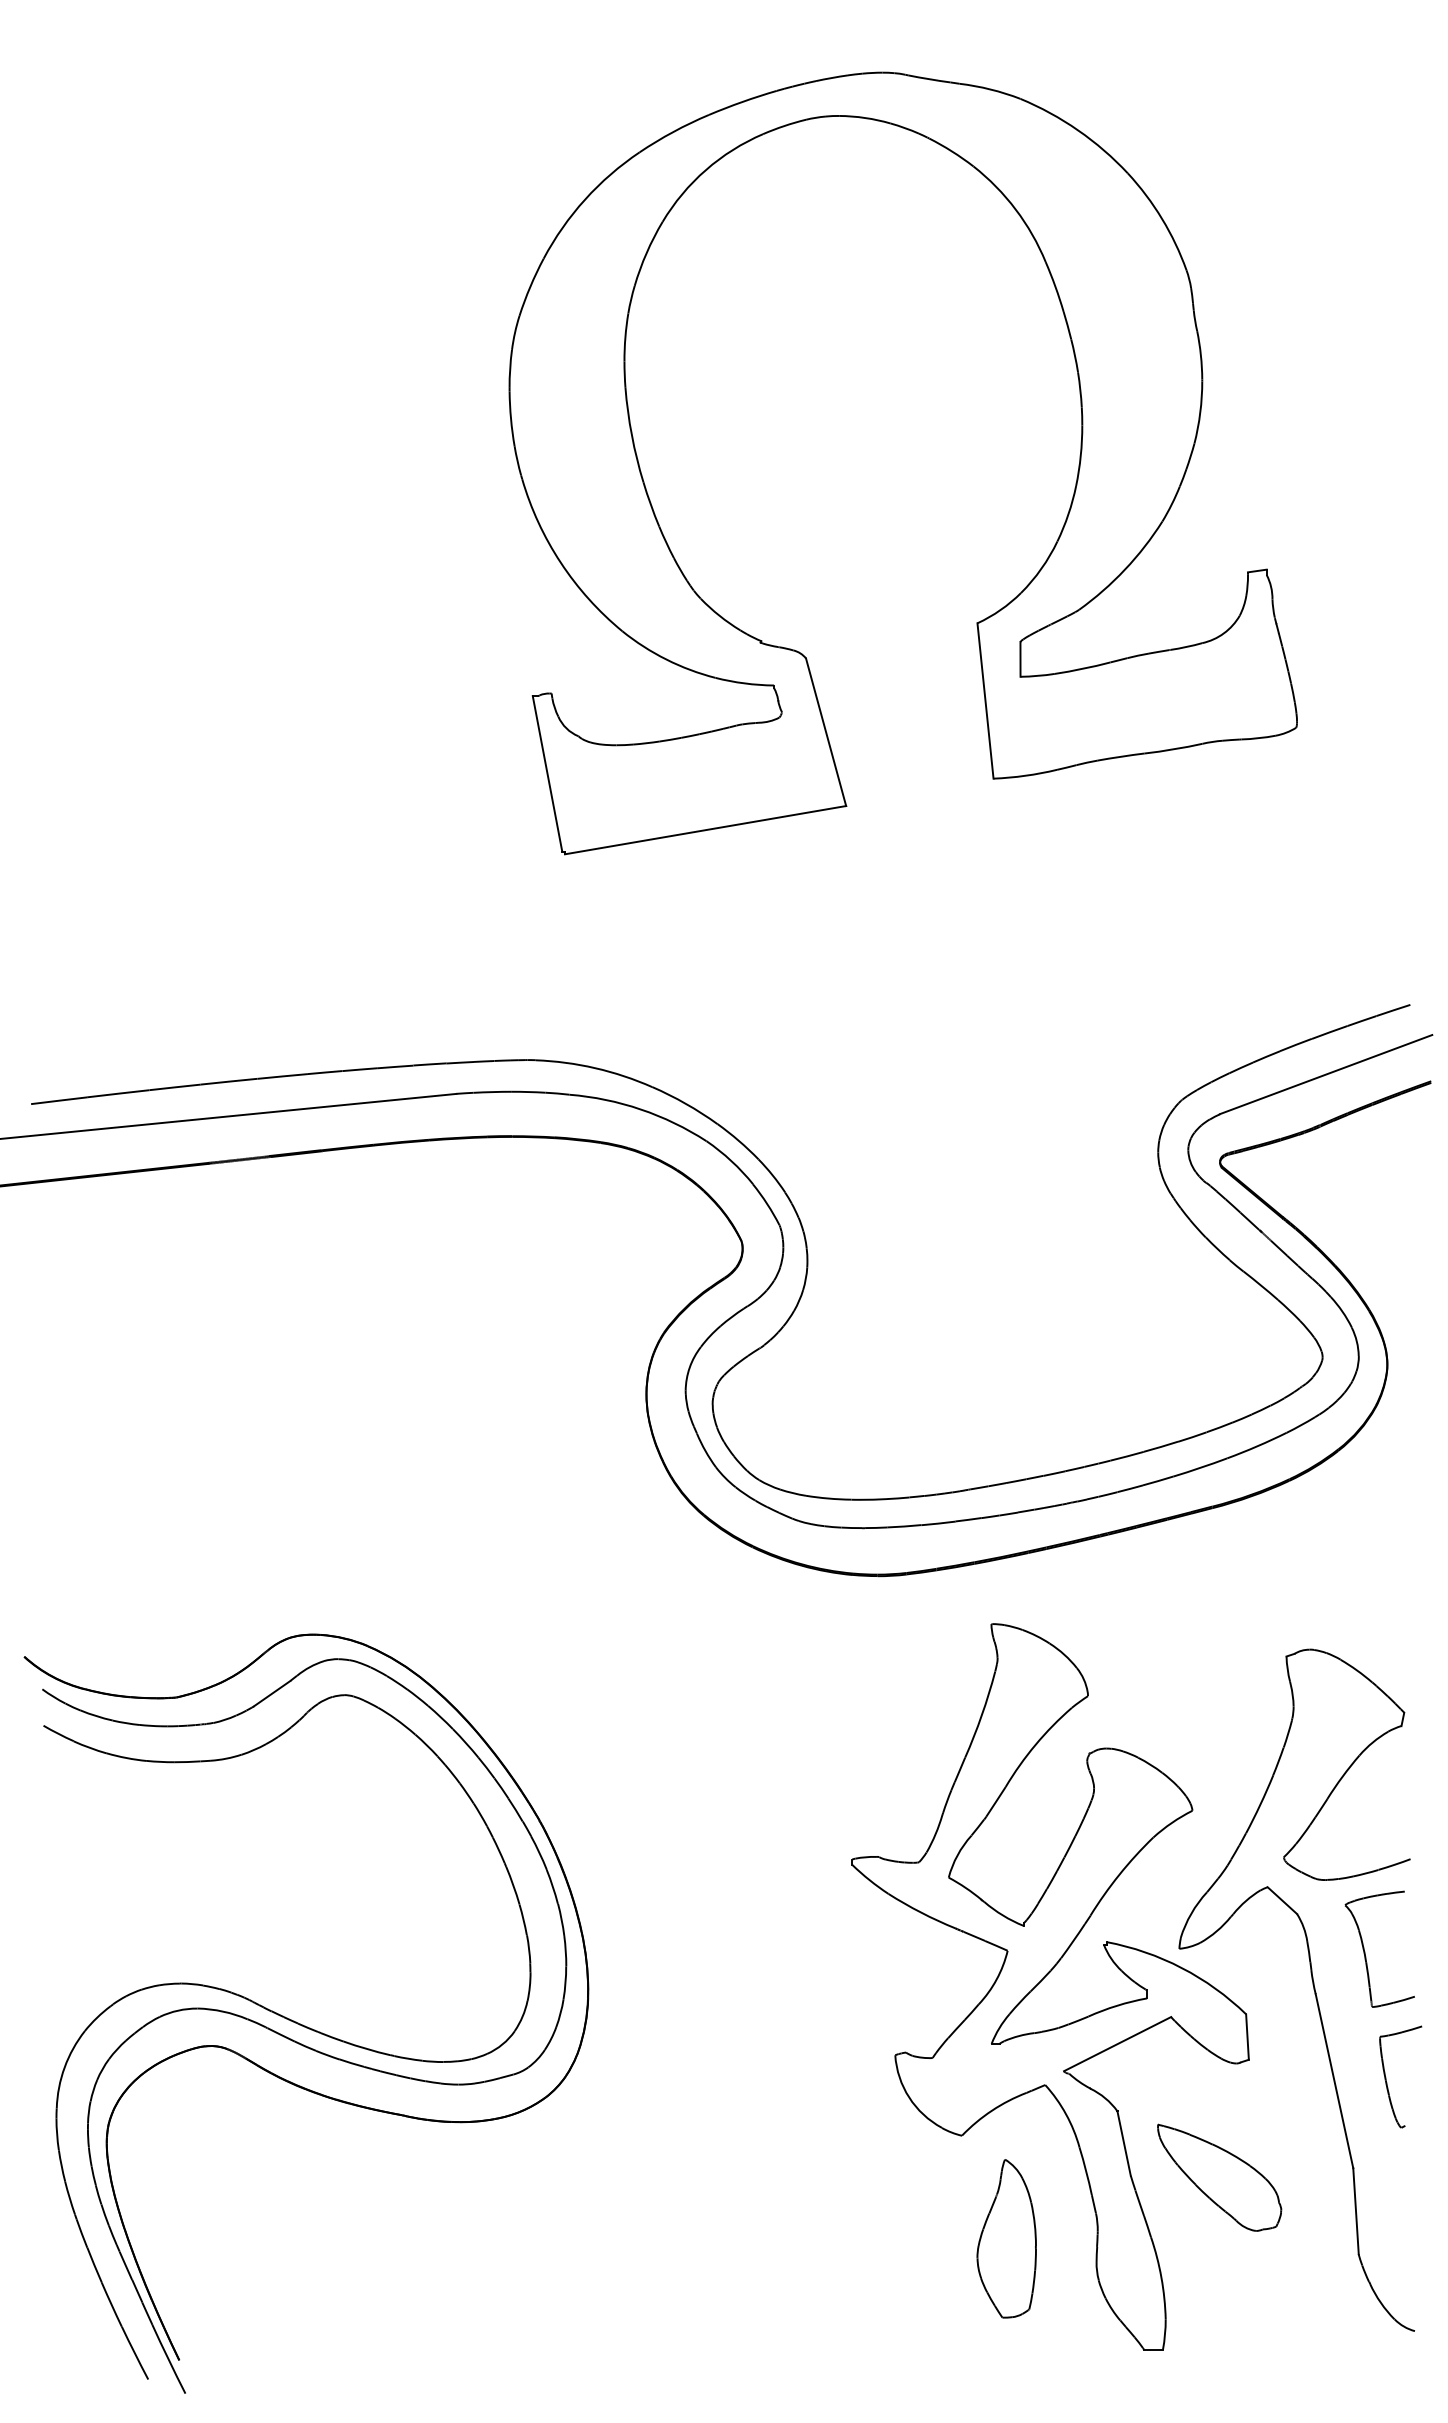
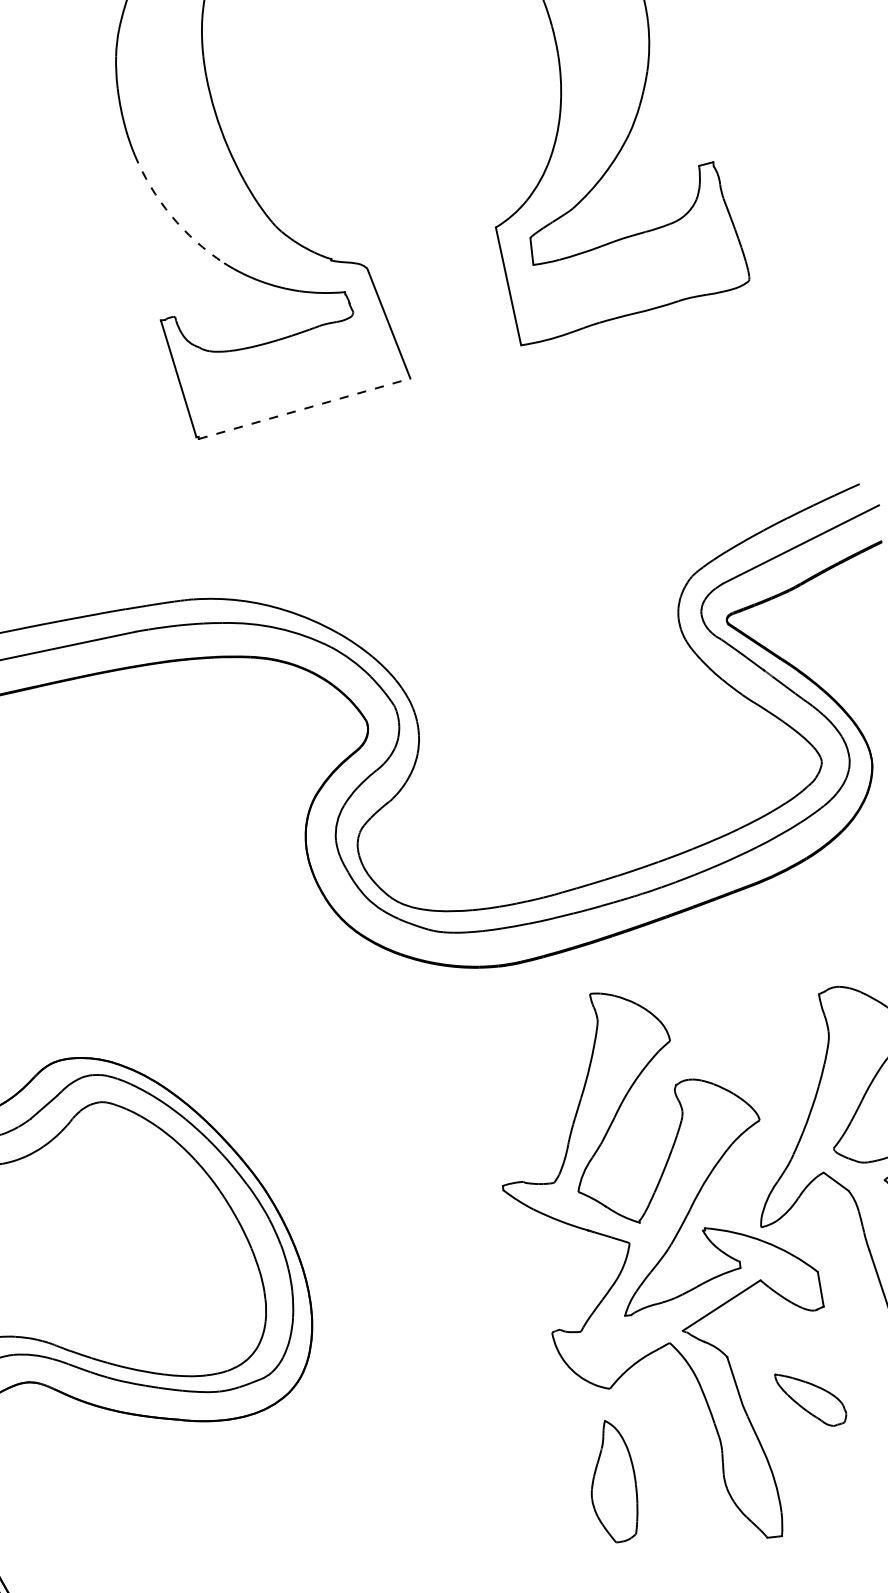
arc: (560, 562) -> (171, 215), solid -> dashed
line: (705, 830) -> (304, 409), solid -> dashed
part: (1219, 2177) -> (811, 1399), size x0.7
part: (1006, 2238) -> (612, 1481), moved

